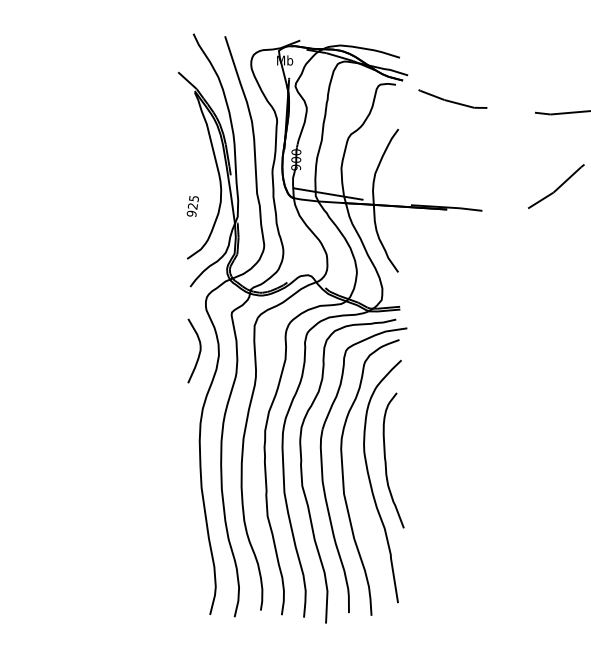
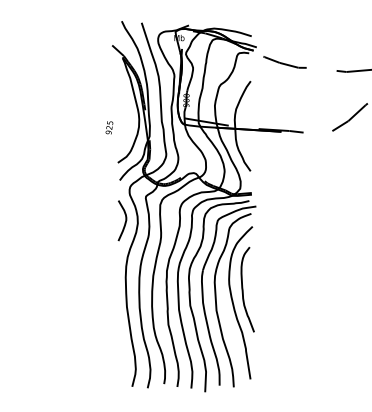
text: (192, 205) -> (109, 127), moved

